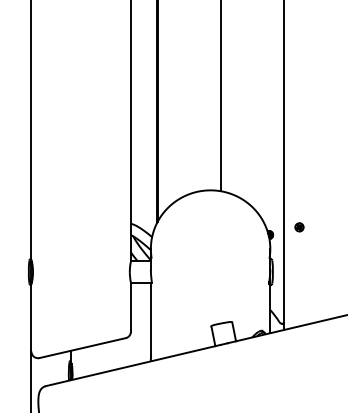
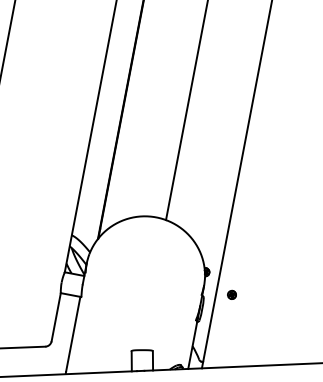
part: (299, 227) -> (232, 295), moved

